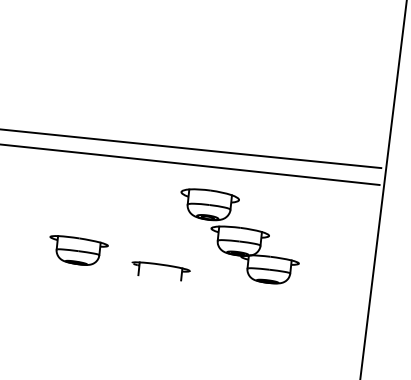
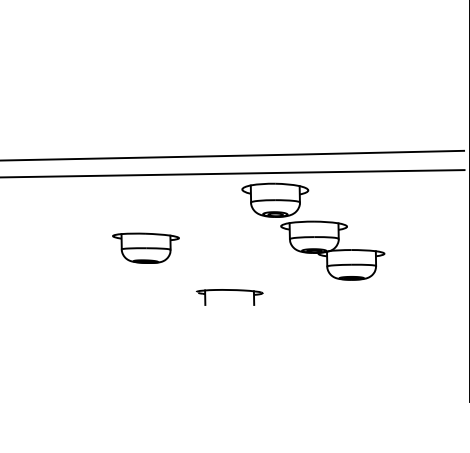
part: (239, 236) -> (313, 231), moved
part: (77, 250) -> (145, 247), moved

